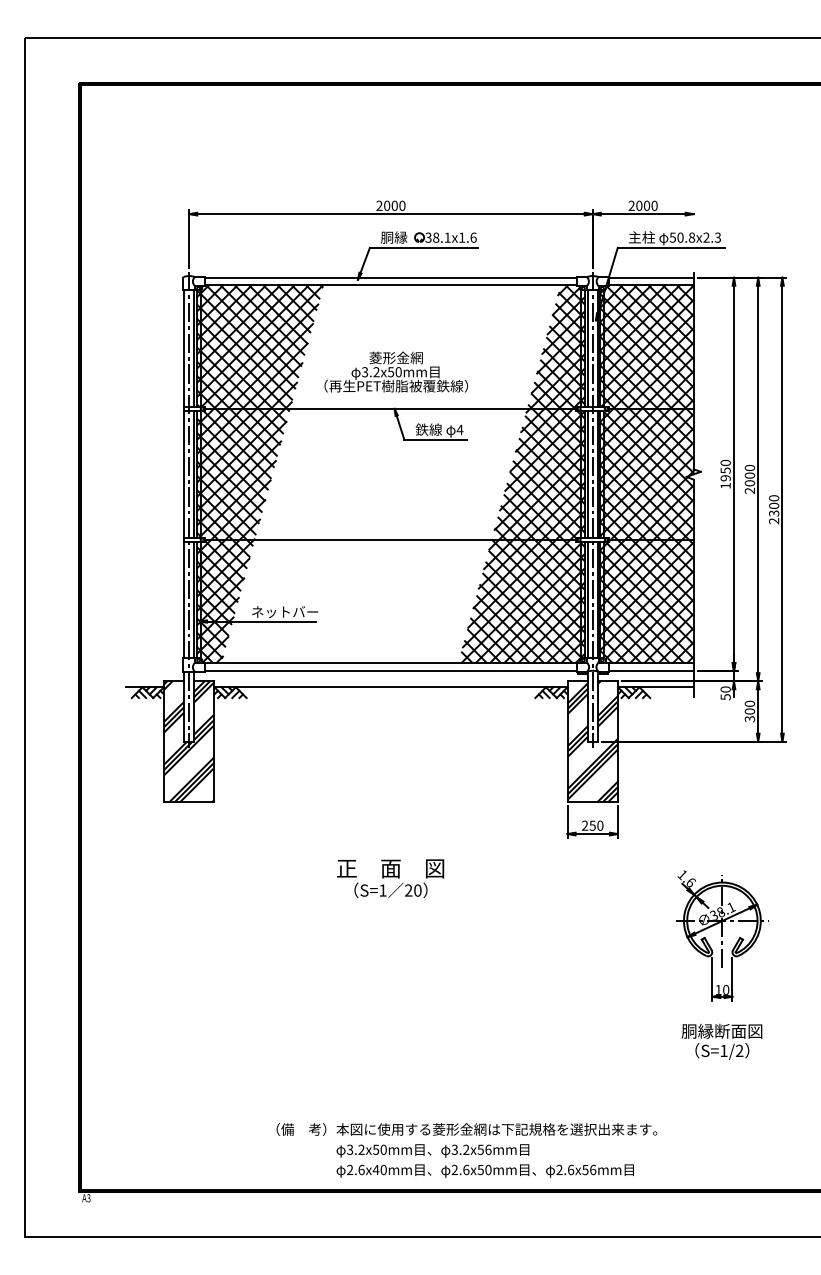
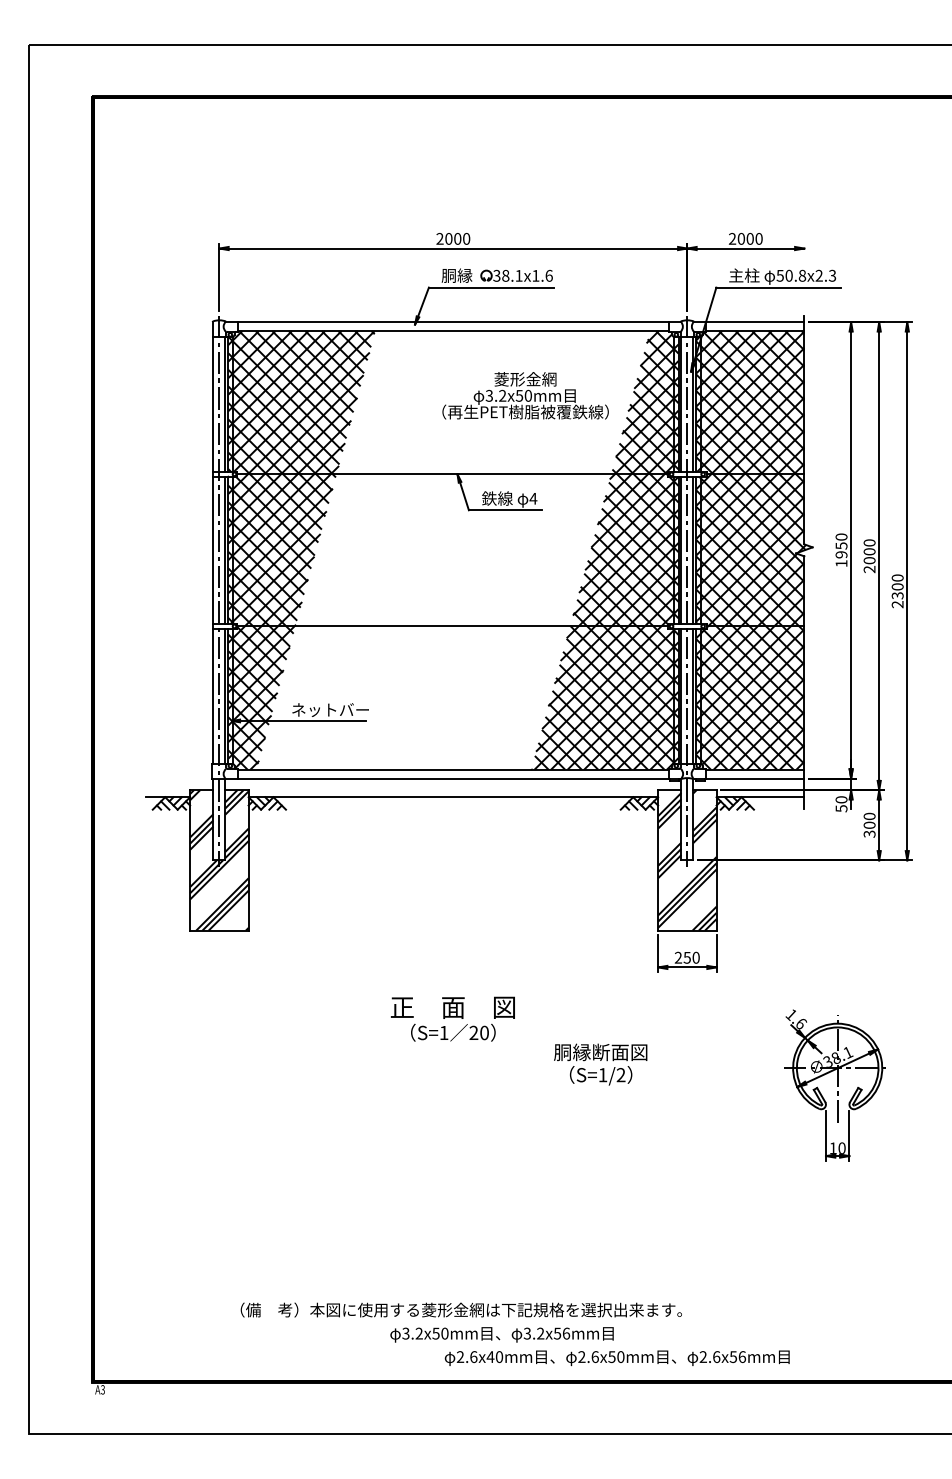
text: (395, 371) -> (524, 395), moved
text: (721, 1041) -> (600, 1064), moved
text: (466, 1129) -> (460, 1310), moved
text: (484, 1170) -> (616, 1357), moved

